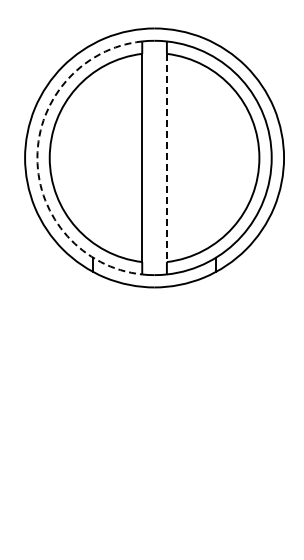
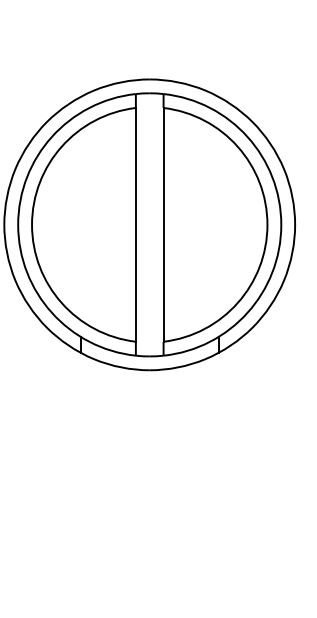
arc: (37, 157) -> (18, 224), dashed -> solid
line: (166, 158) -> (163, 225), dashed -> solid

